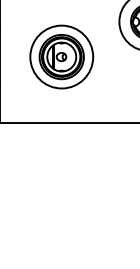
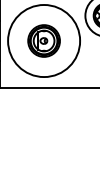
circle: (60, 56) -> (43, 40), size x1.6

